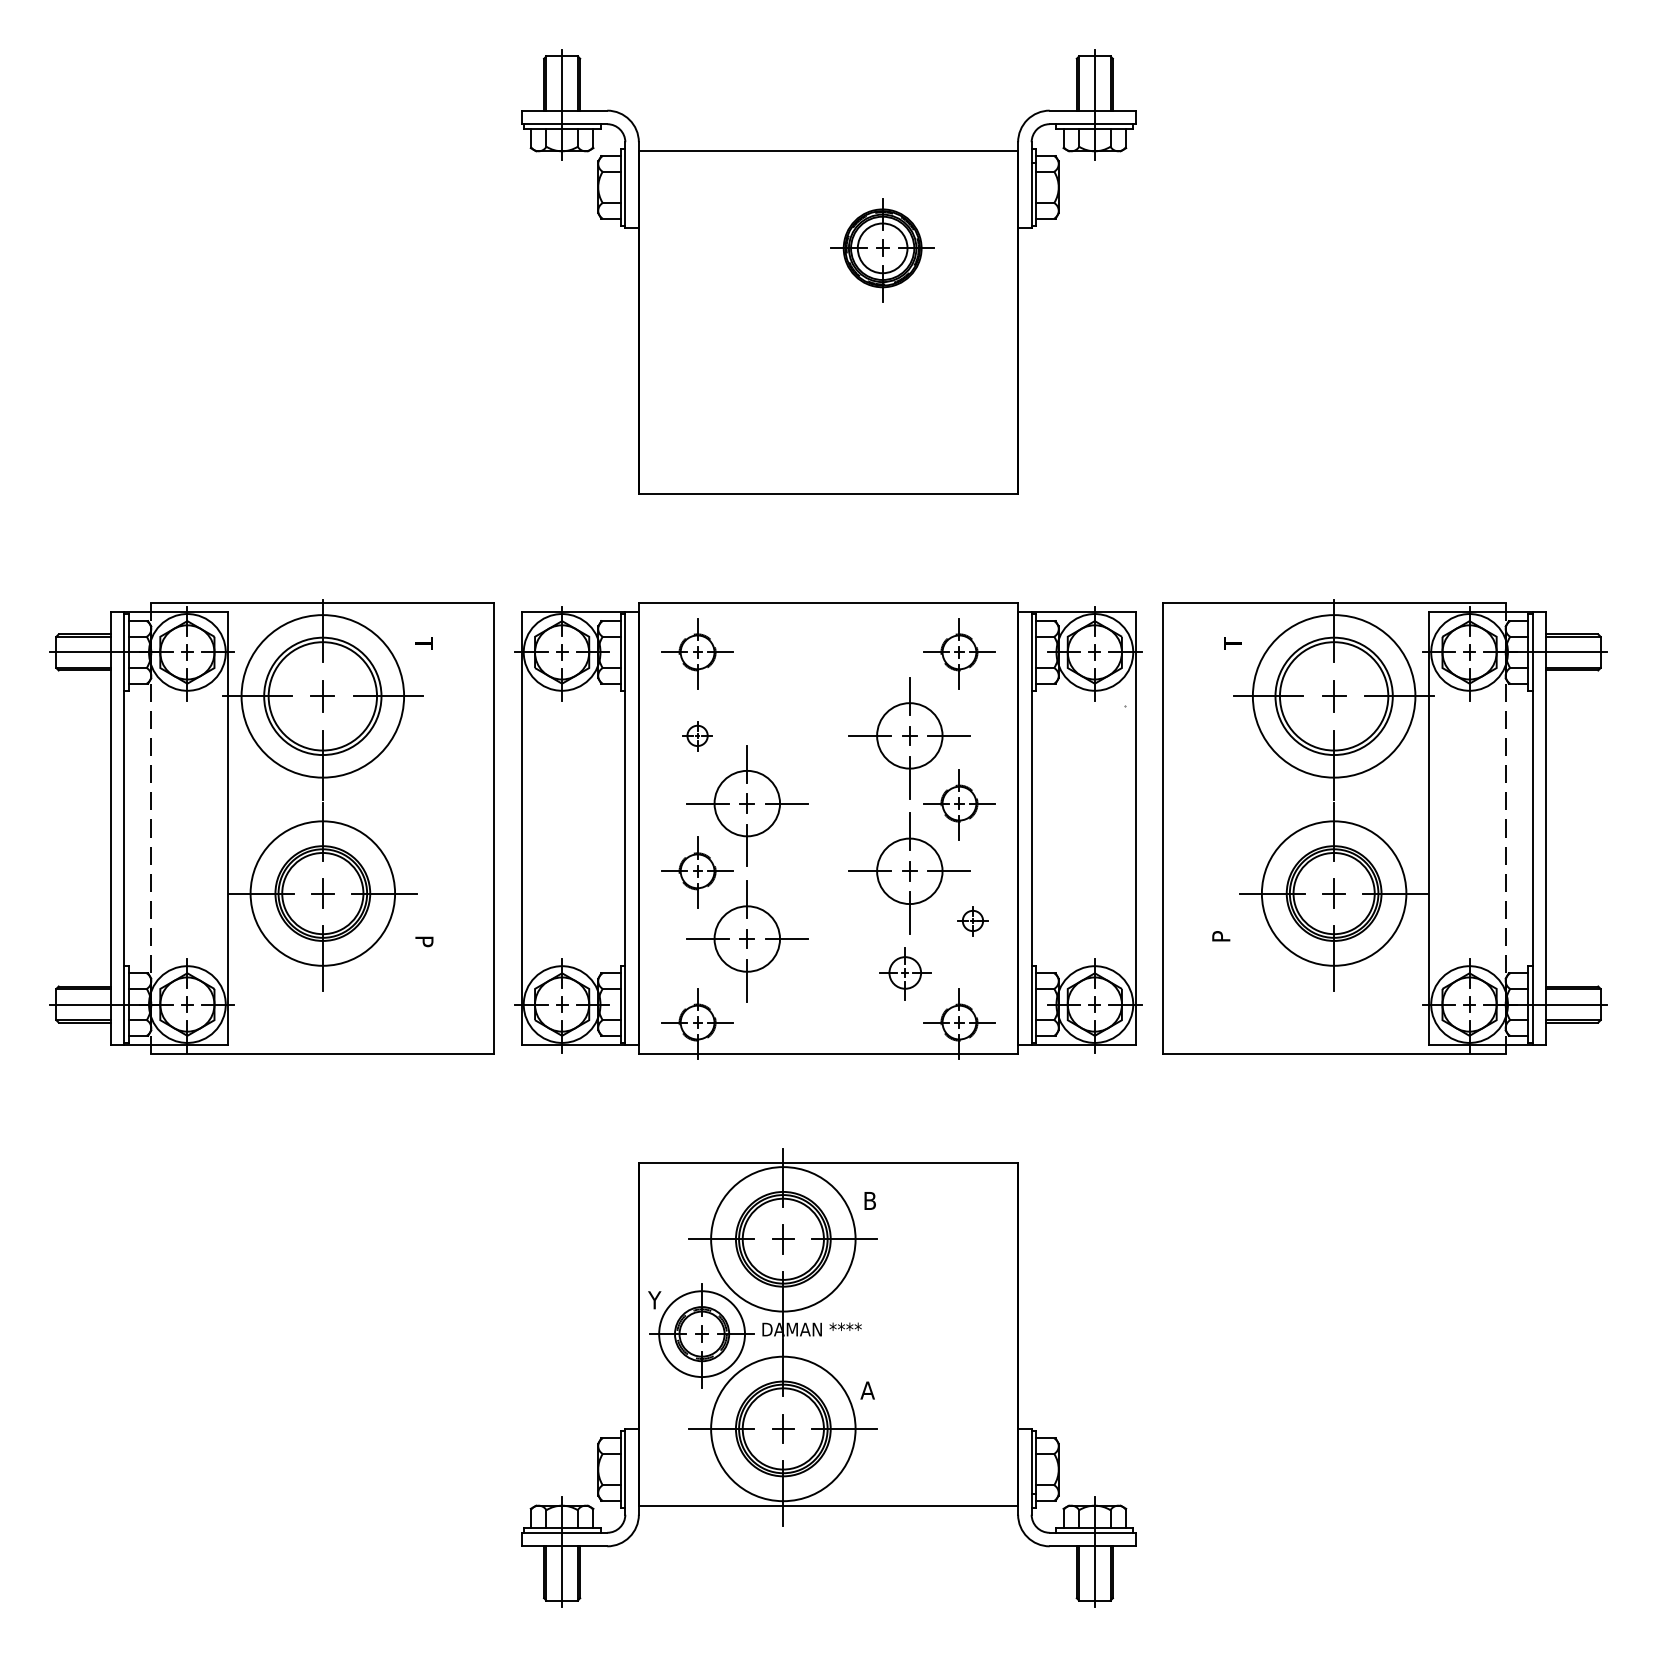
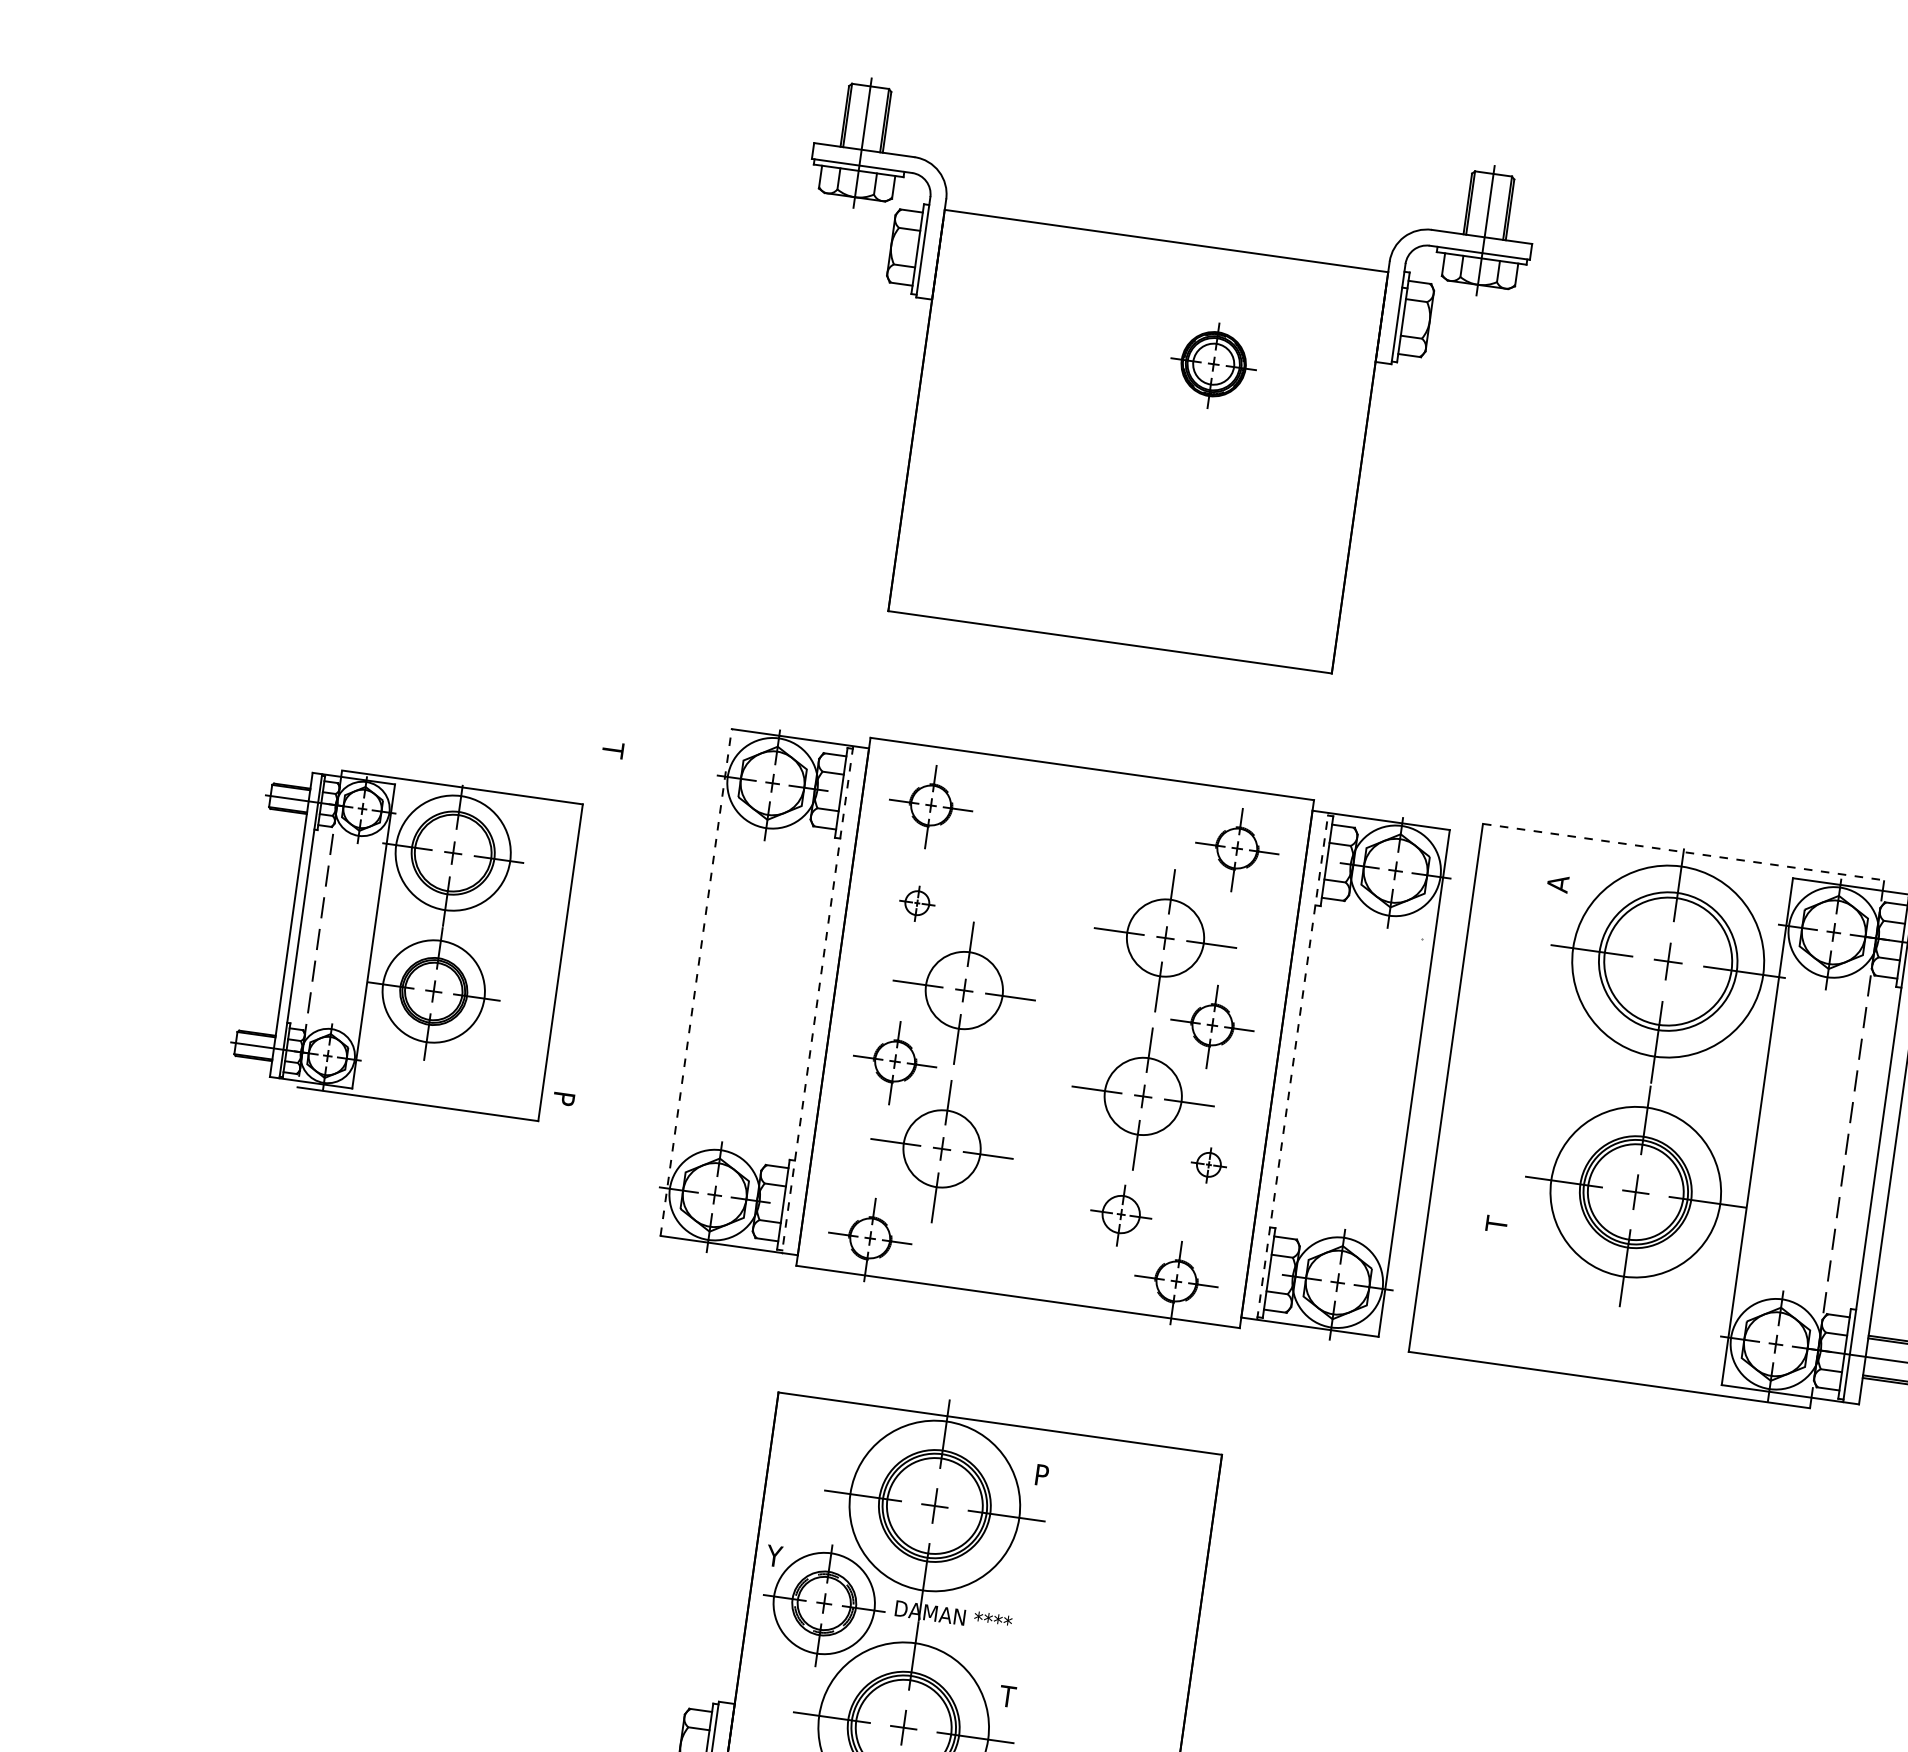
part: (882, 250) -> (1213, 365), size x0.7
line: (1334, 602) -> (1684, 851), solid -> dashed
text: (1232, 644) -> (1557, 884), T -> A
part: (271, 826) -> (404, 939), size x0.6
line: (521, 828) -> (696, 982), solid -> dashed
line: (625, 828) -> (817, 999), solid -> dashed
line: (1031, 828) -> (1292, 1066), solid -> dashed
text: (1221, 936) -> (1497, 1223), P -> T
text: (870, 1200) -> (1043, 1474), B -> P
text: (867, 1390) -> (1008, 1696), A -> T

